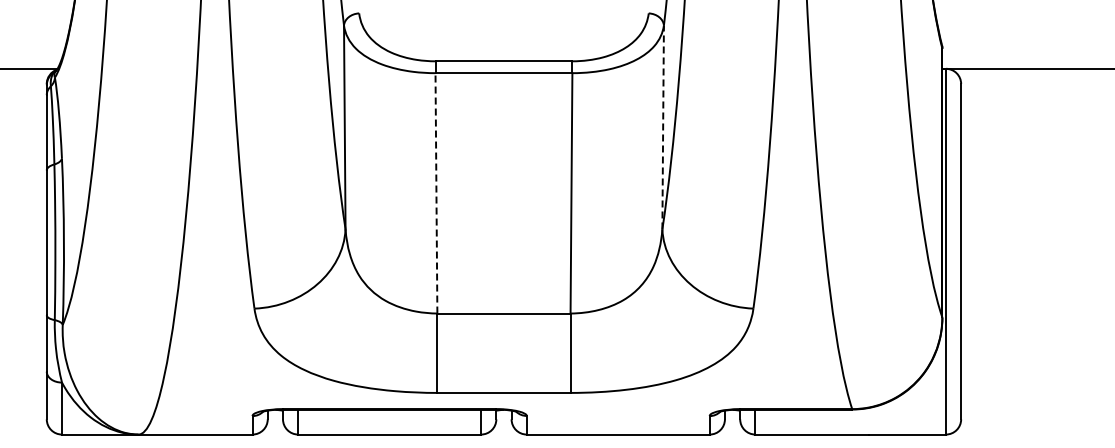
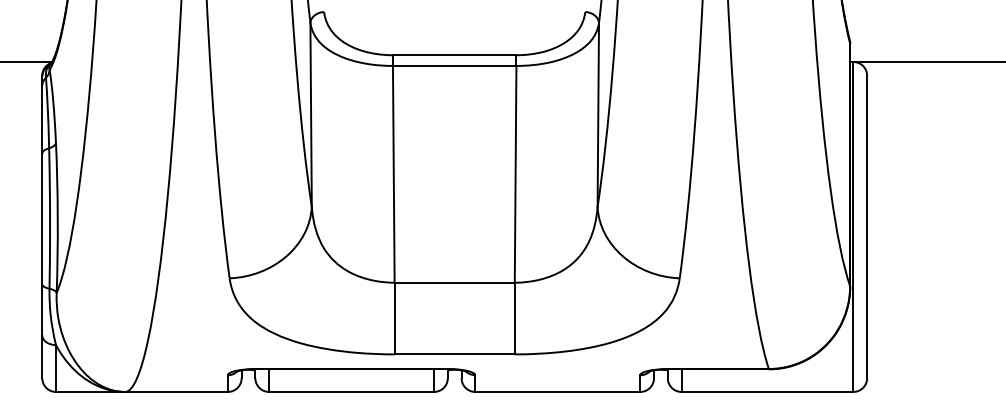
line: (663, 127) -> (598, 114), dashed -> solid
line: (436, 192) -> (393, 173), dashed -> solid

